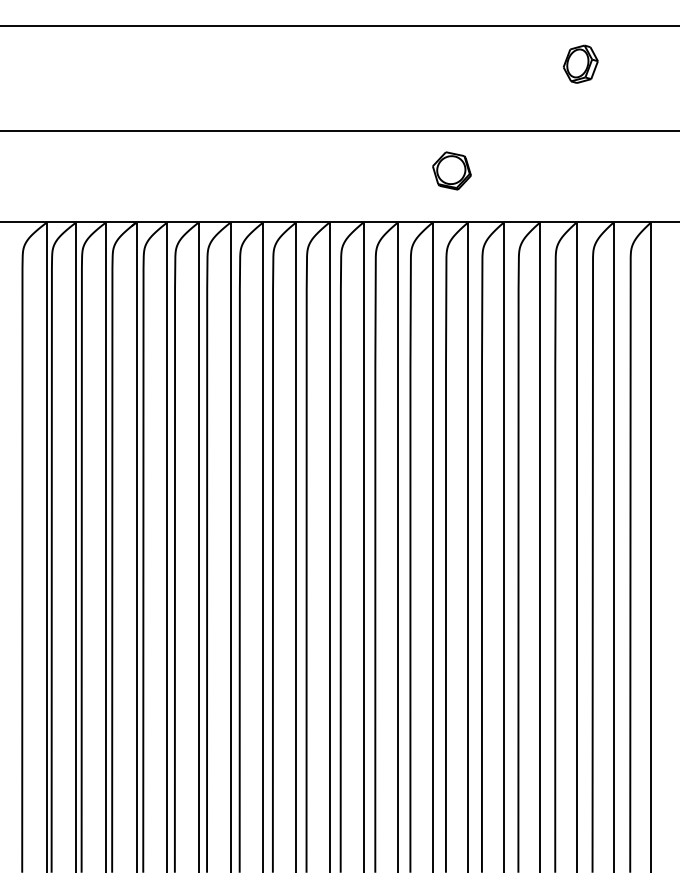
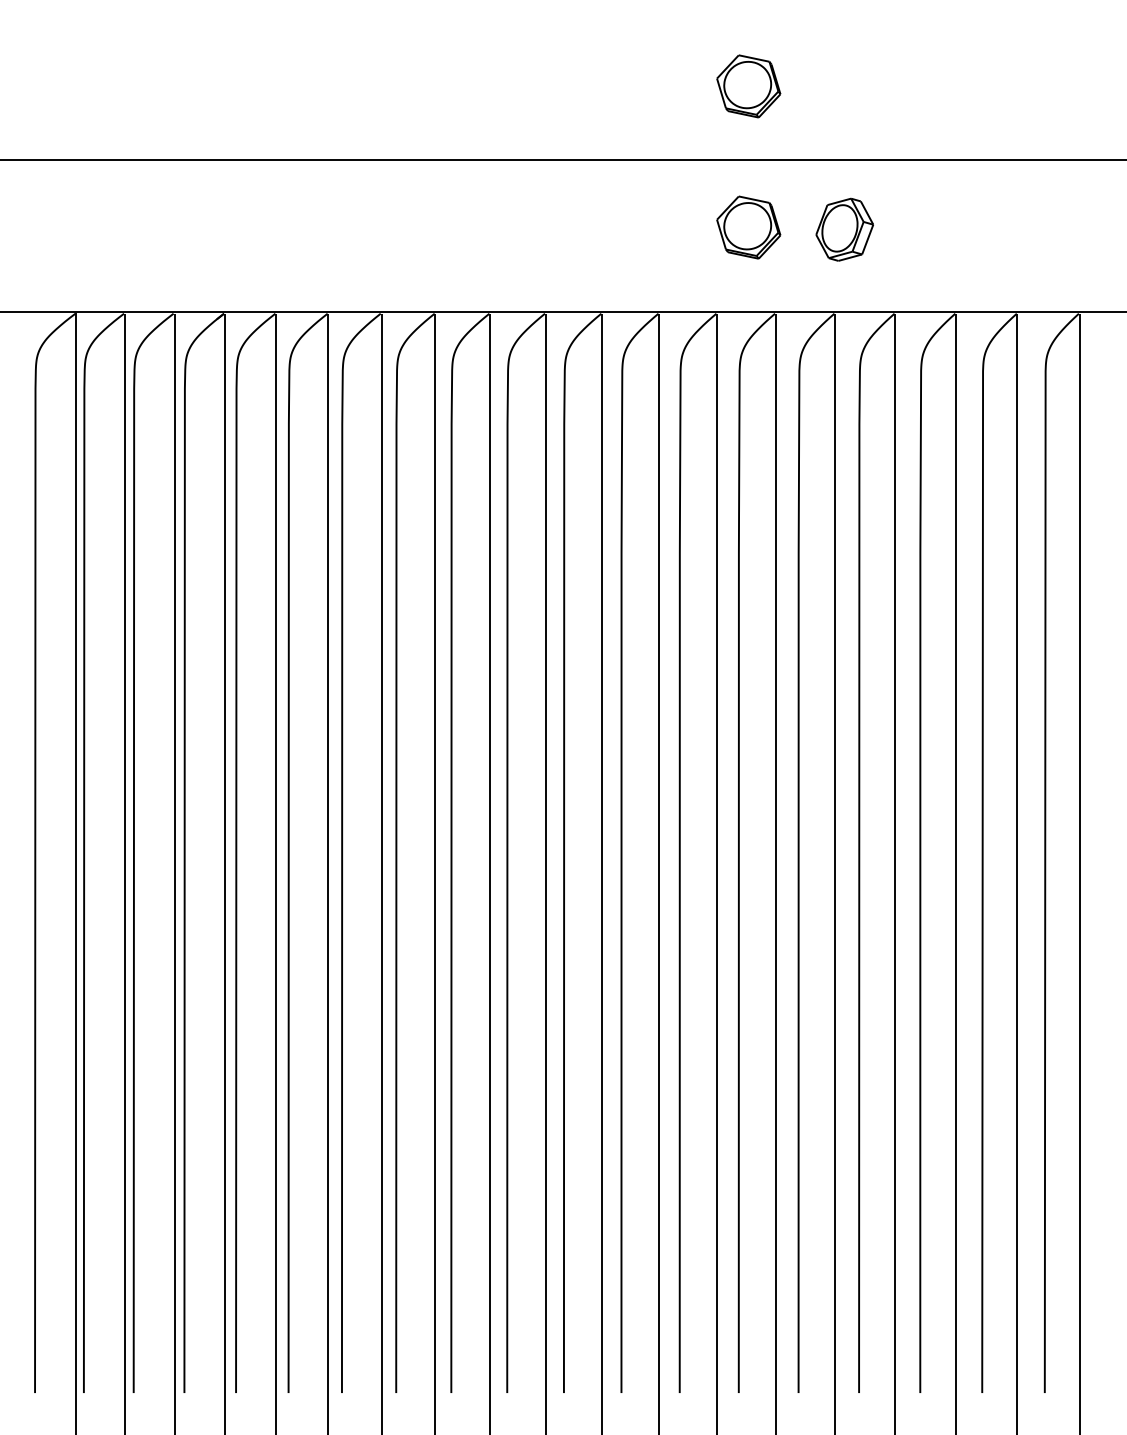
part: (580, 63) -> (844, 228), moved
part: (451, 85) -> (747, 85), added

